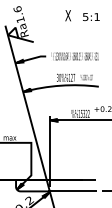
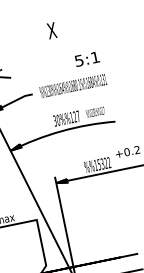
text: (91, 16) -> (87, 58), moved

